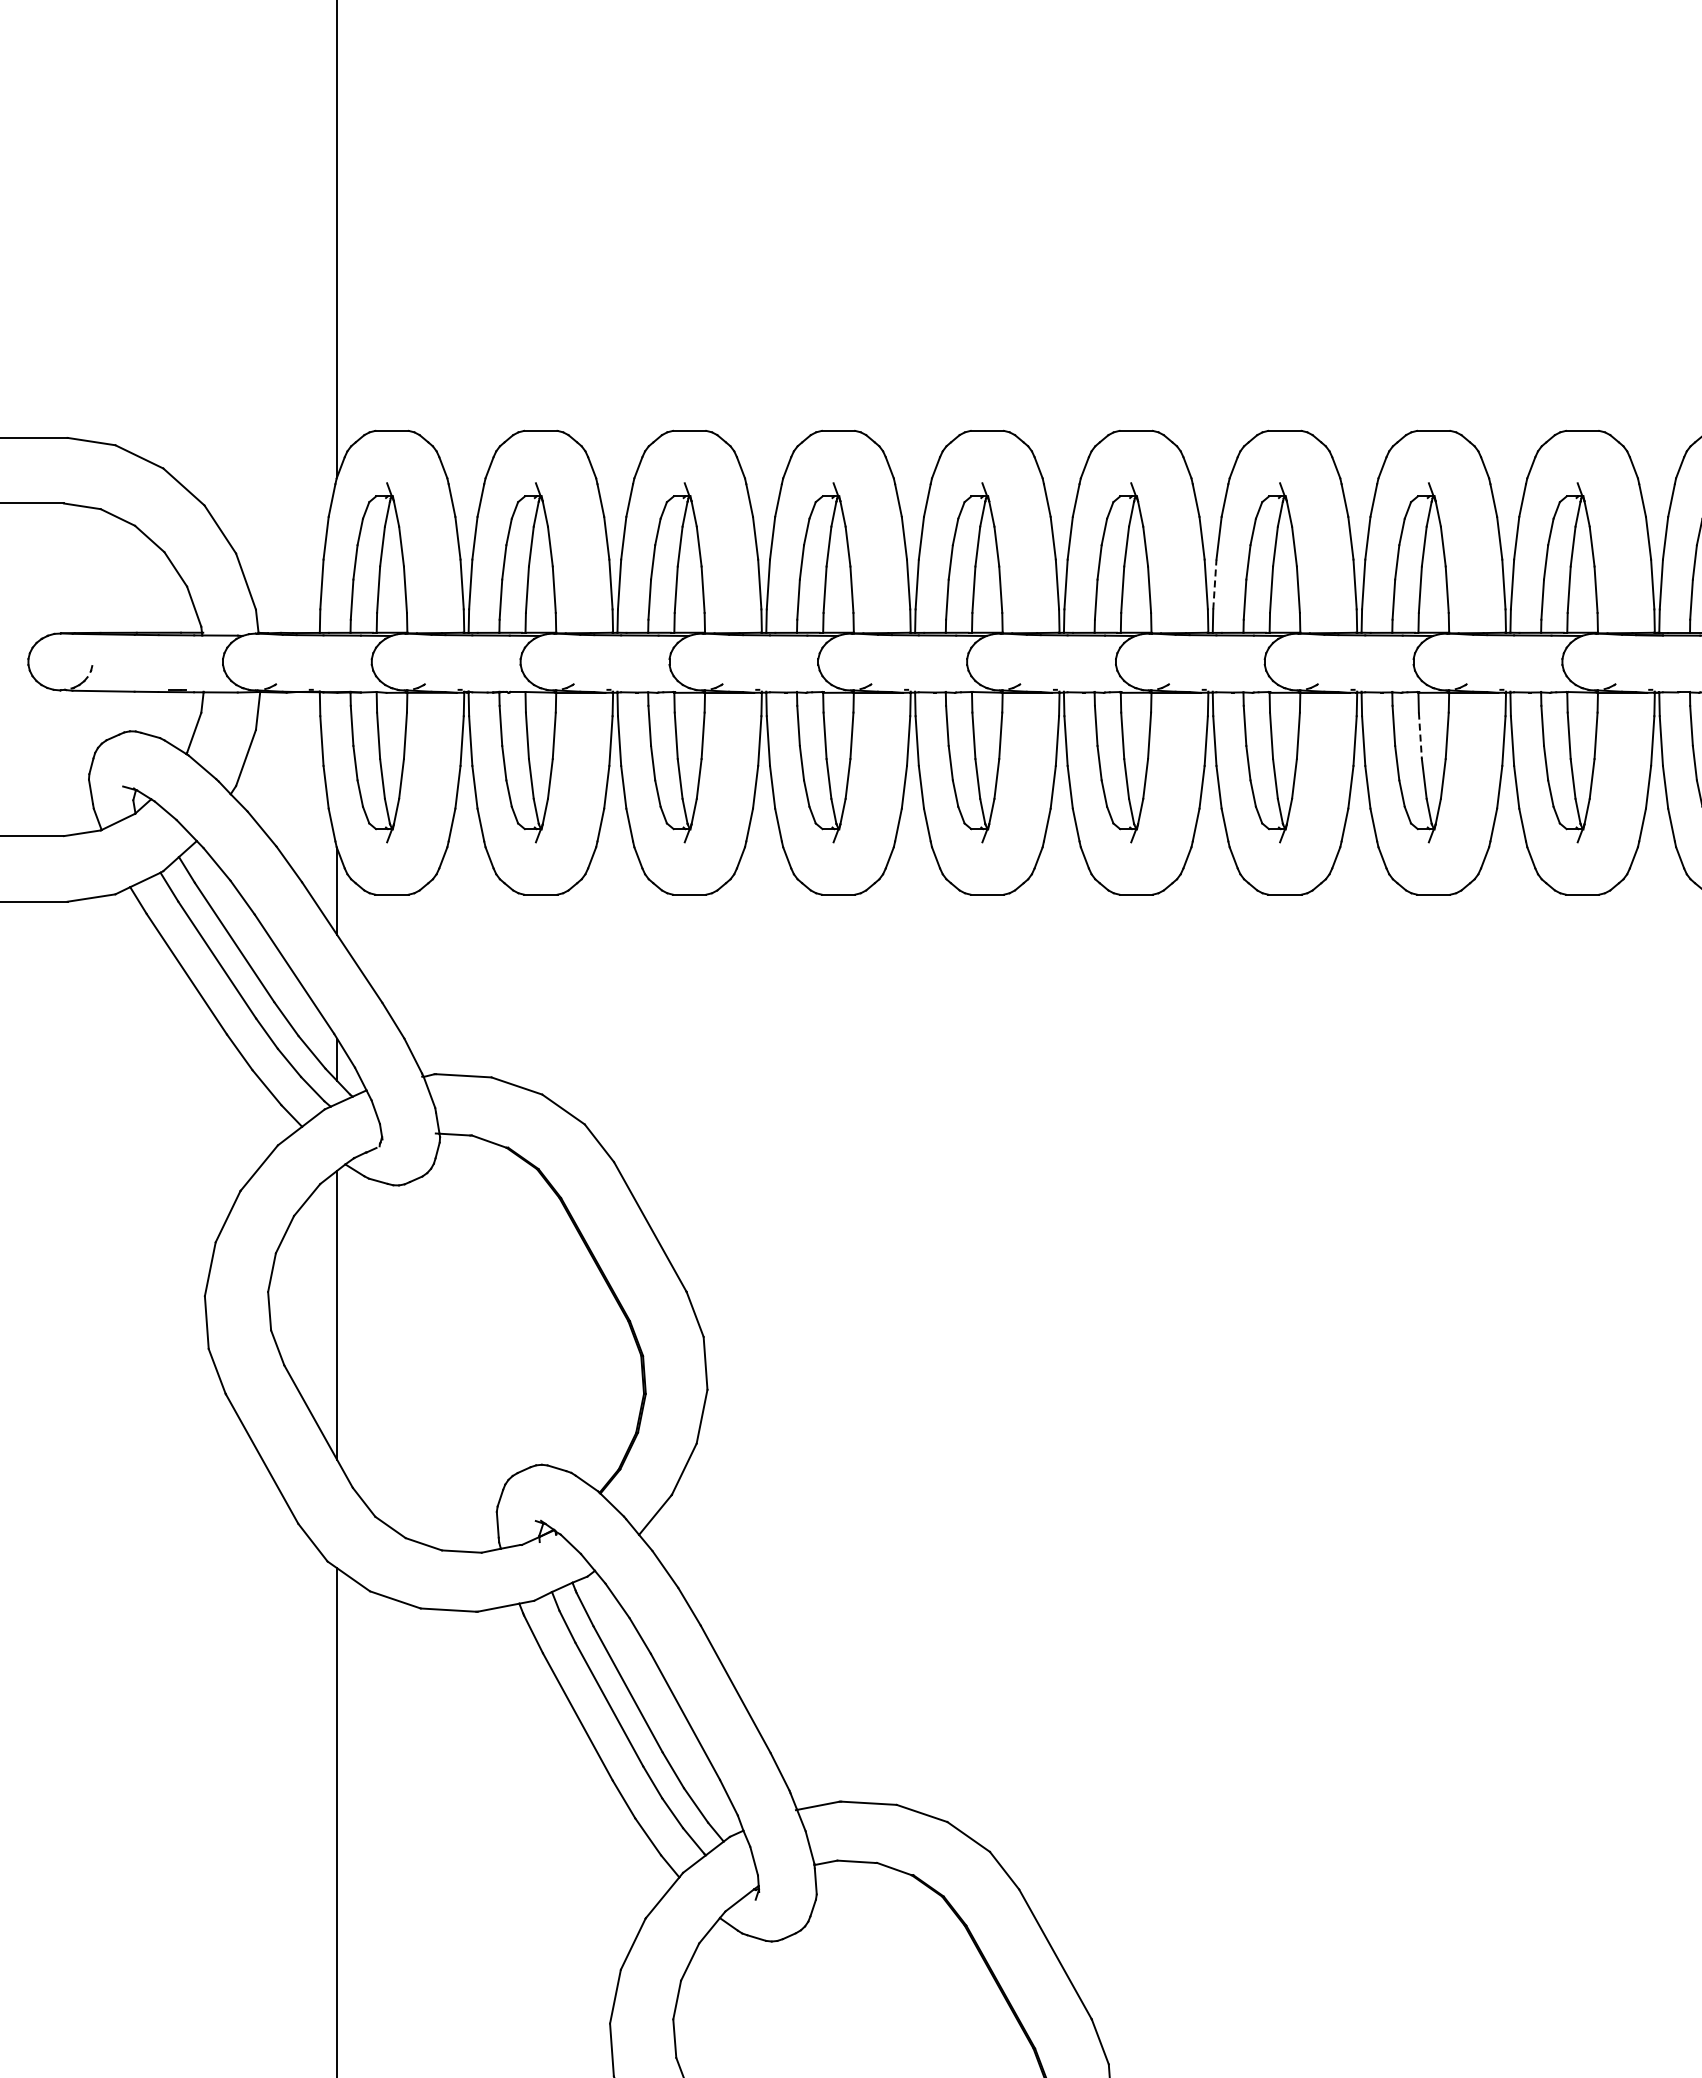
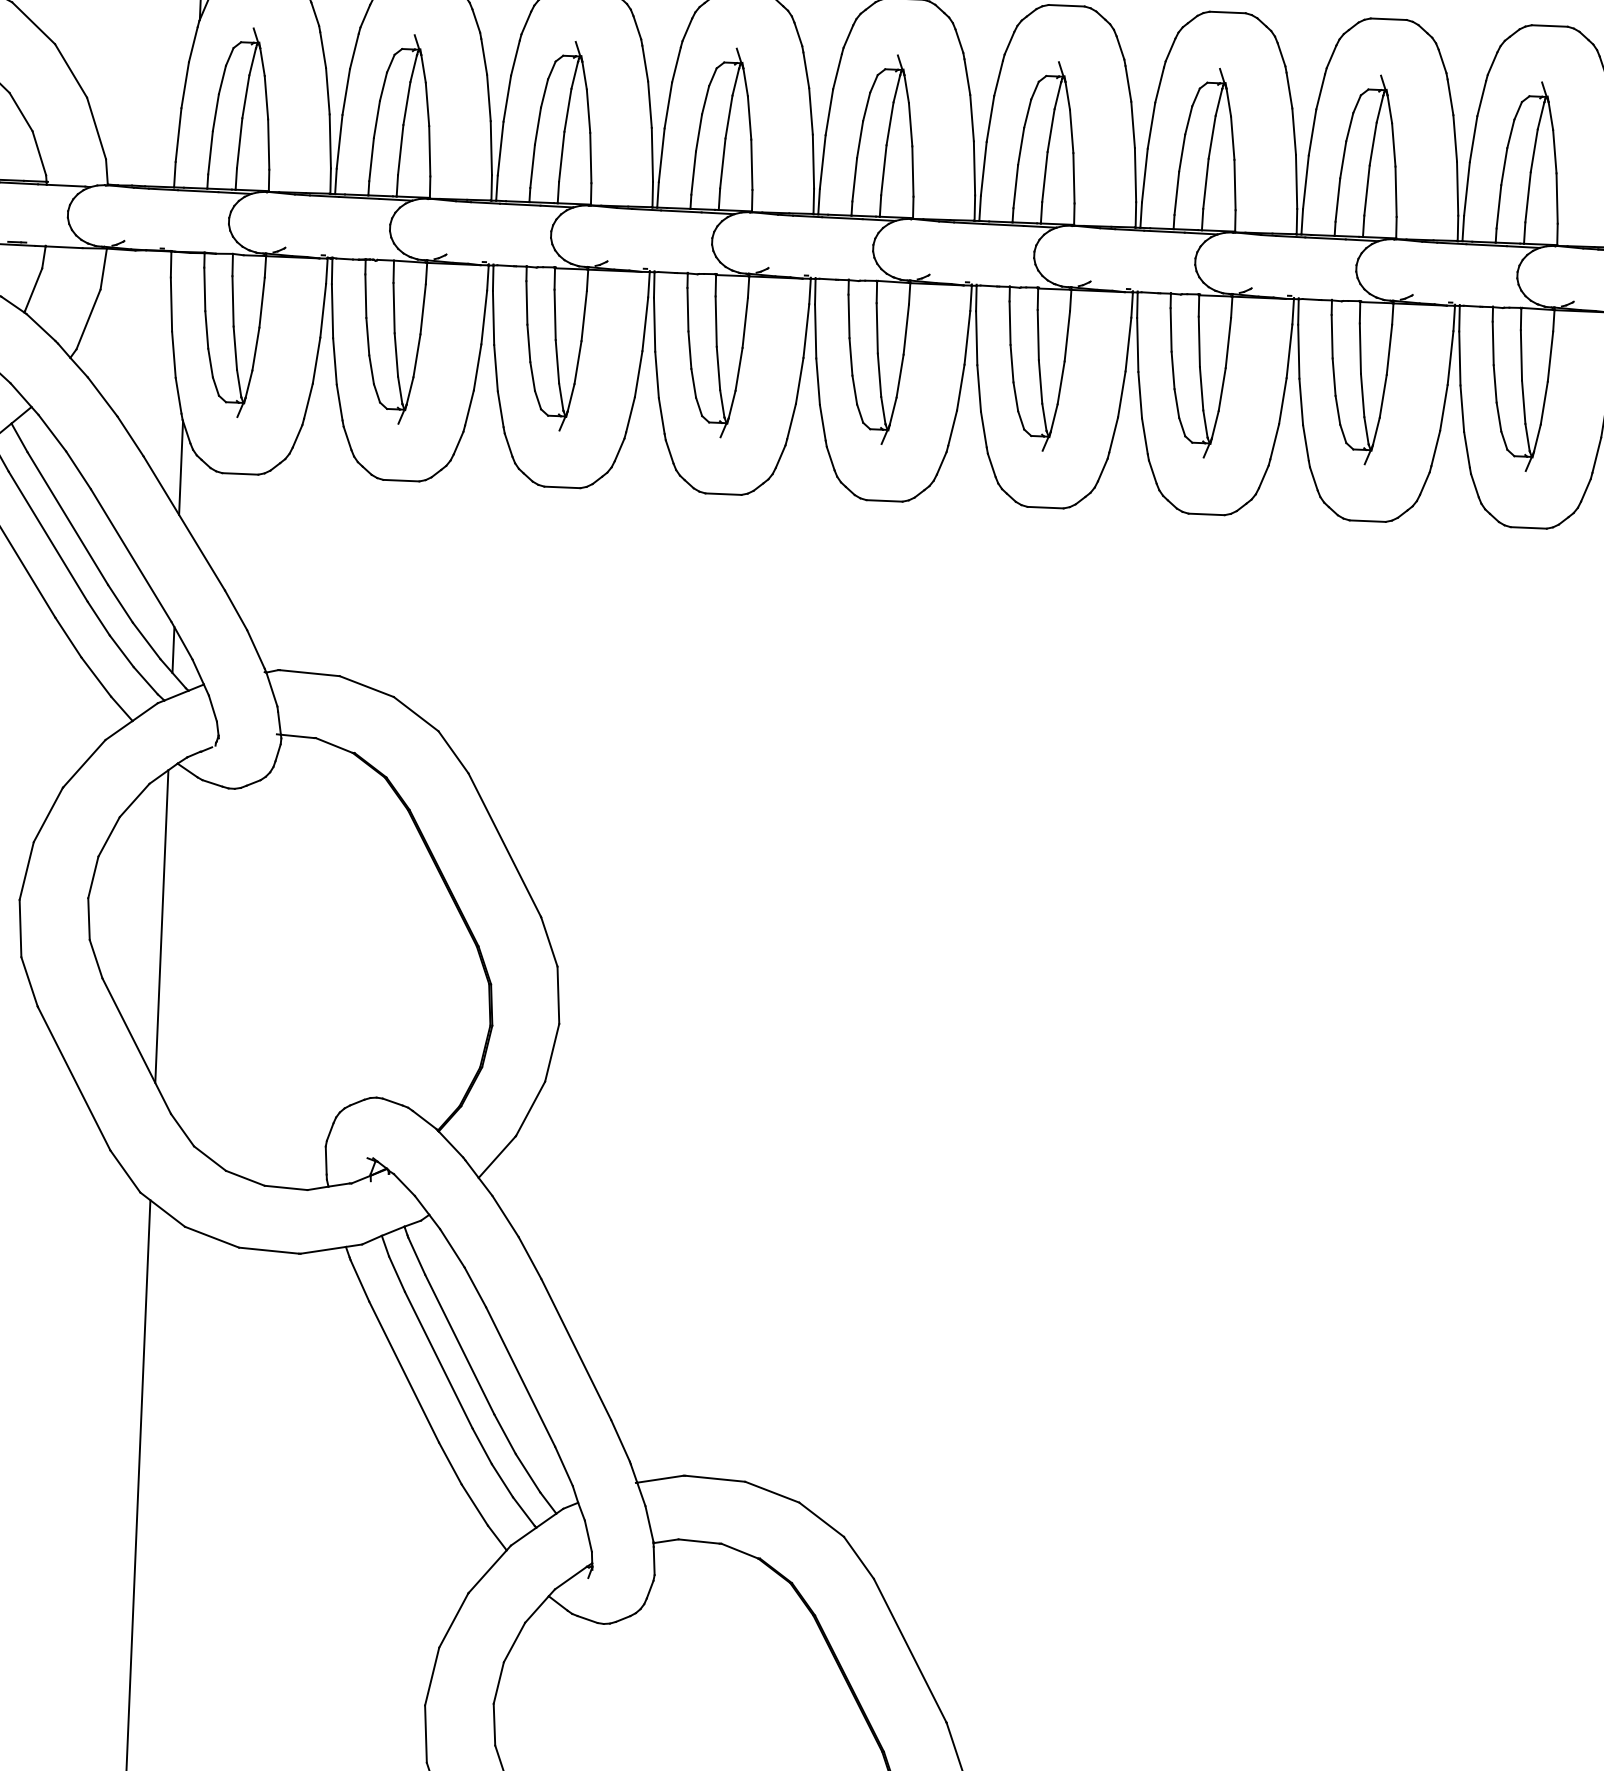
line: (1214, 584) -> (1144, 175), dashed -> solid
line: (1420, 736) -> (1360, 349), dashed -> solid

